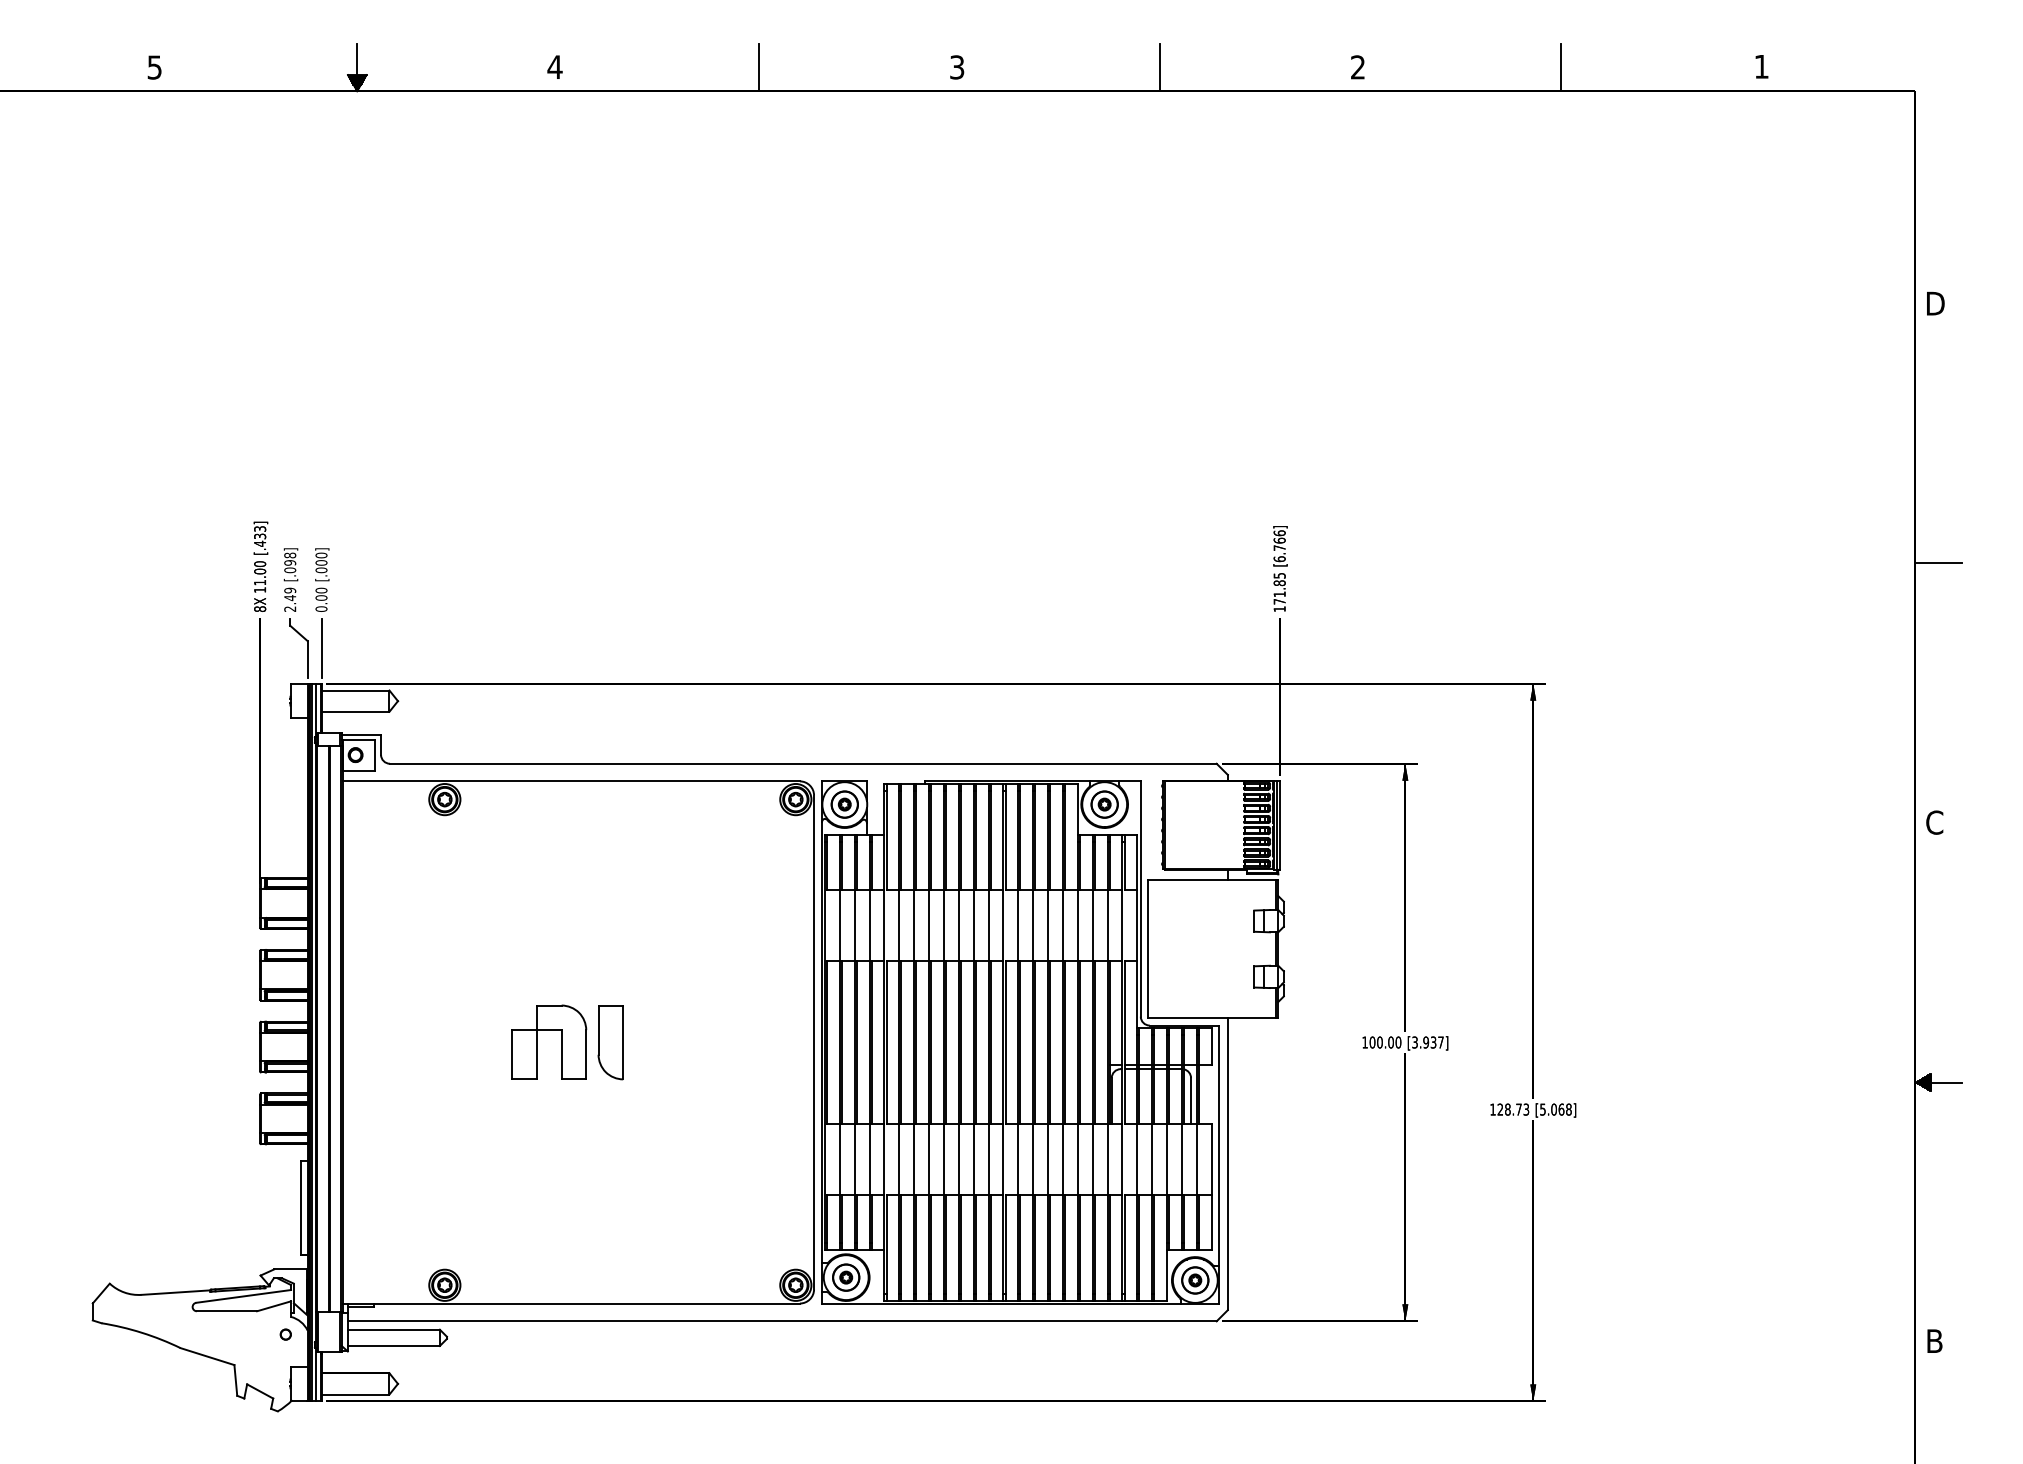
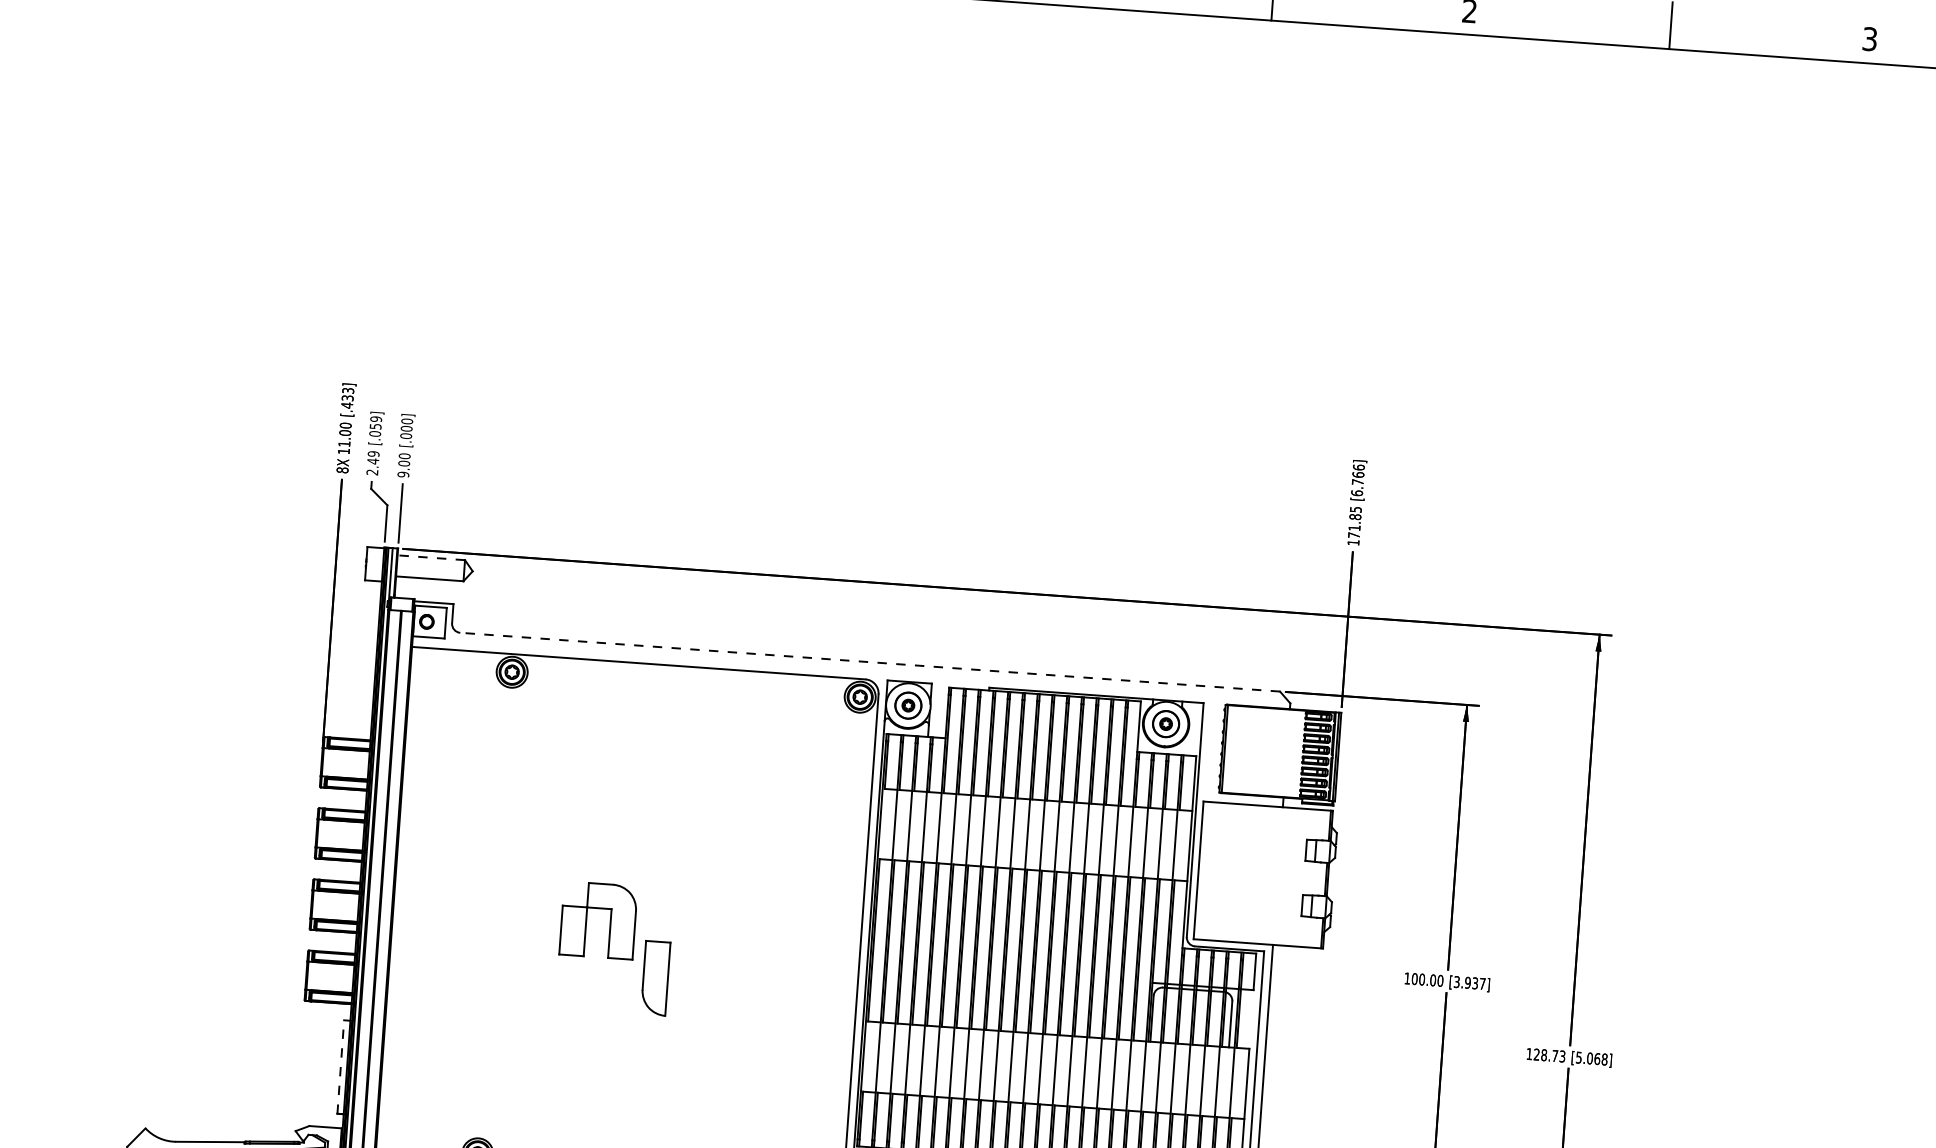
text: (1761, 66) -> (1869, 38), 1 -> 3
text: (290, 558) -> (376, 422), [.098] -> [.059]
text: (321, 608) -> (403, 474), 0.00 -> 9.00
line: (355, 690) -> (431, 557), solid -> dashed
line: (802, 763) -> (869, 661), solid -> dashed
part: (610, 1042) -> (655, 978), moved
line: (301, 1207) -> (341, 1066), solid -> dashed

